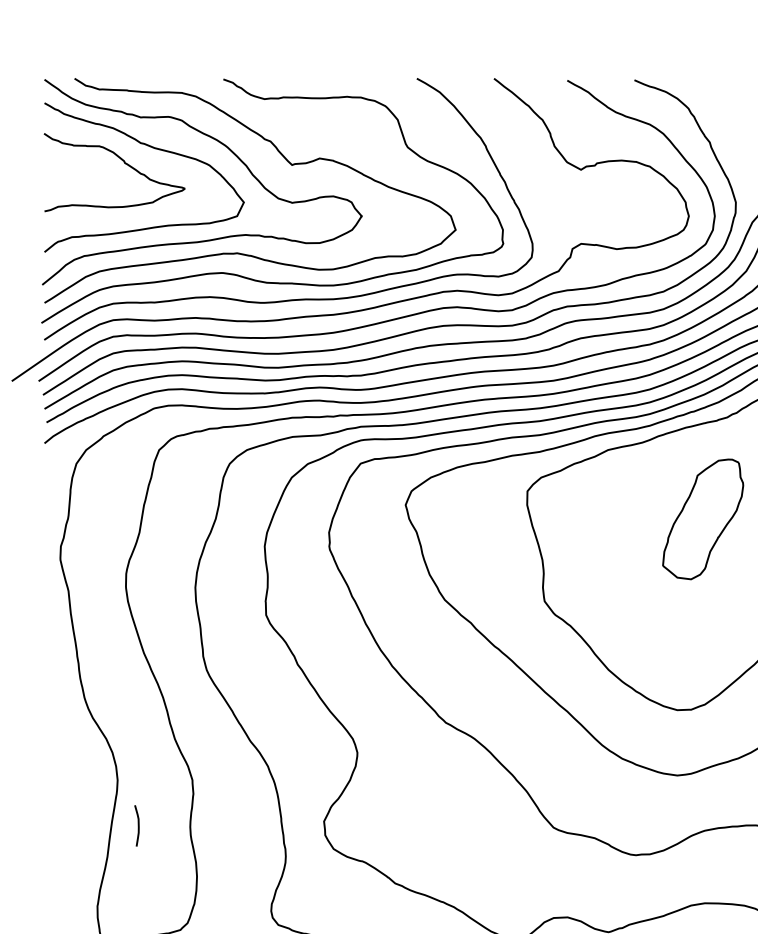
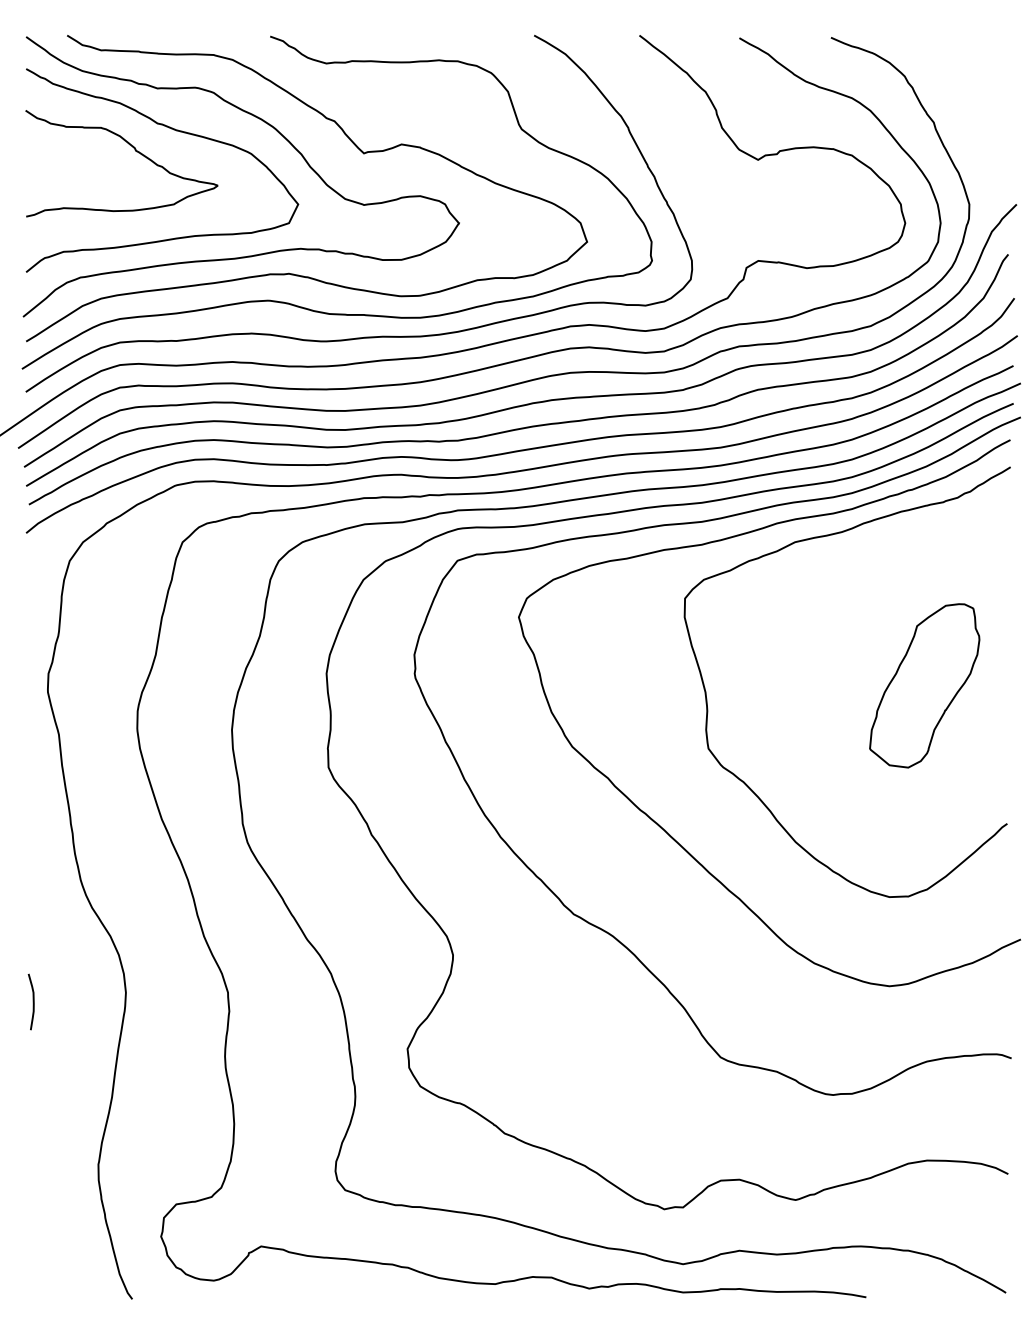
part: (702, 519) -> (924, 685), moved
curve: (137, 825) -> (32, 1001), moved

